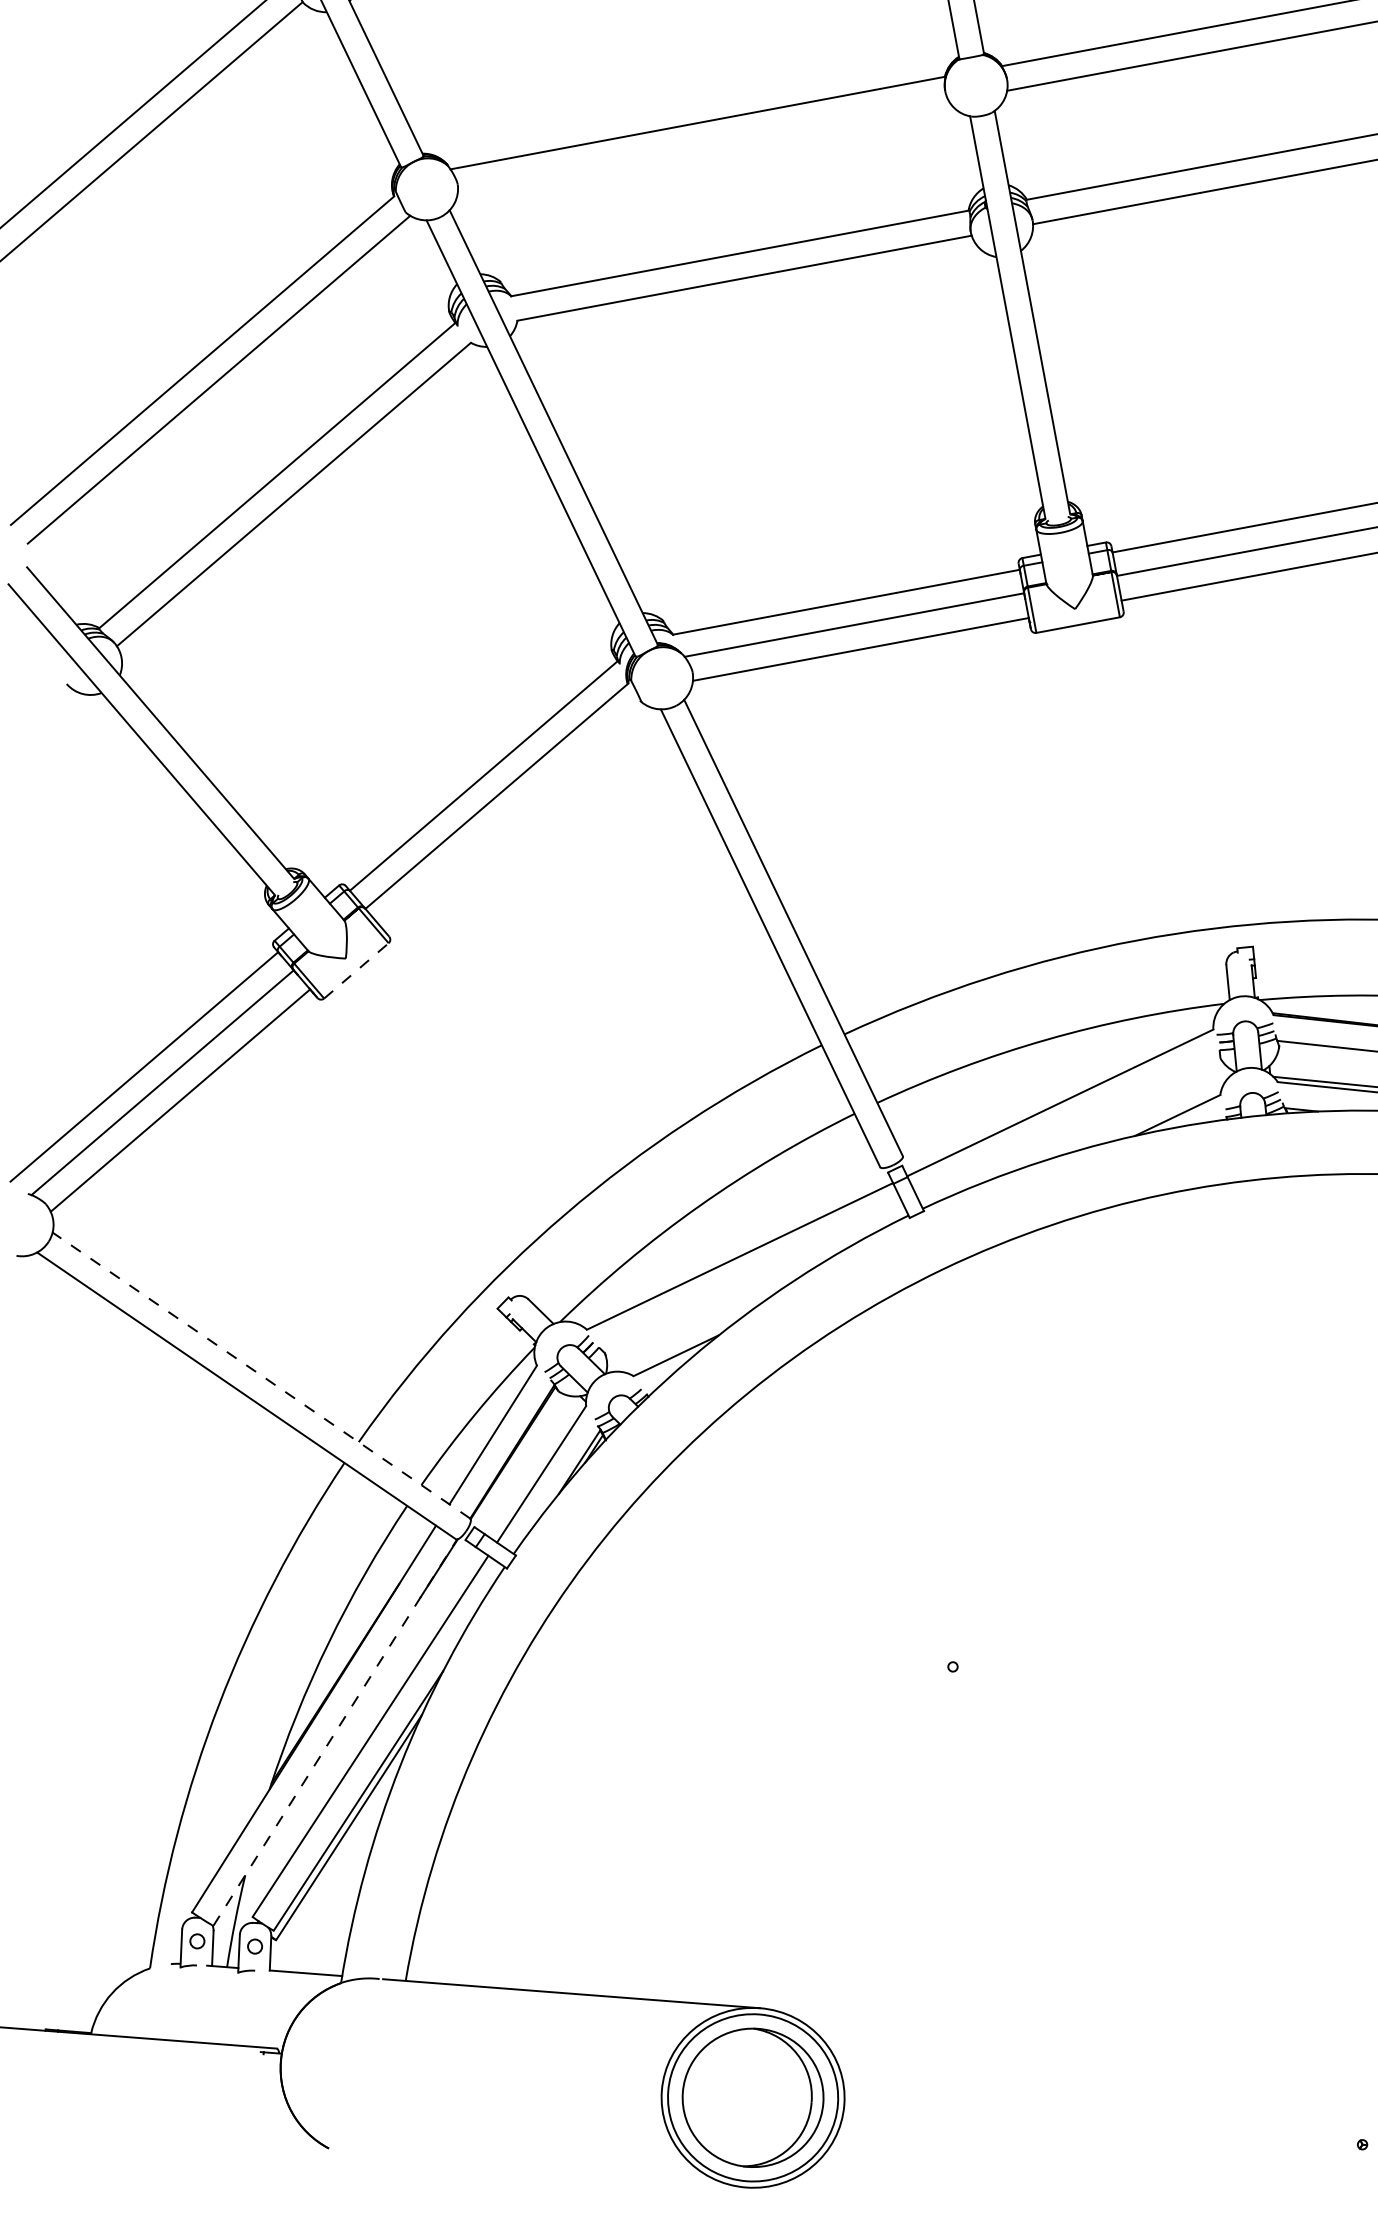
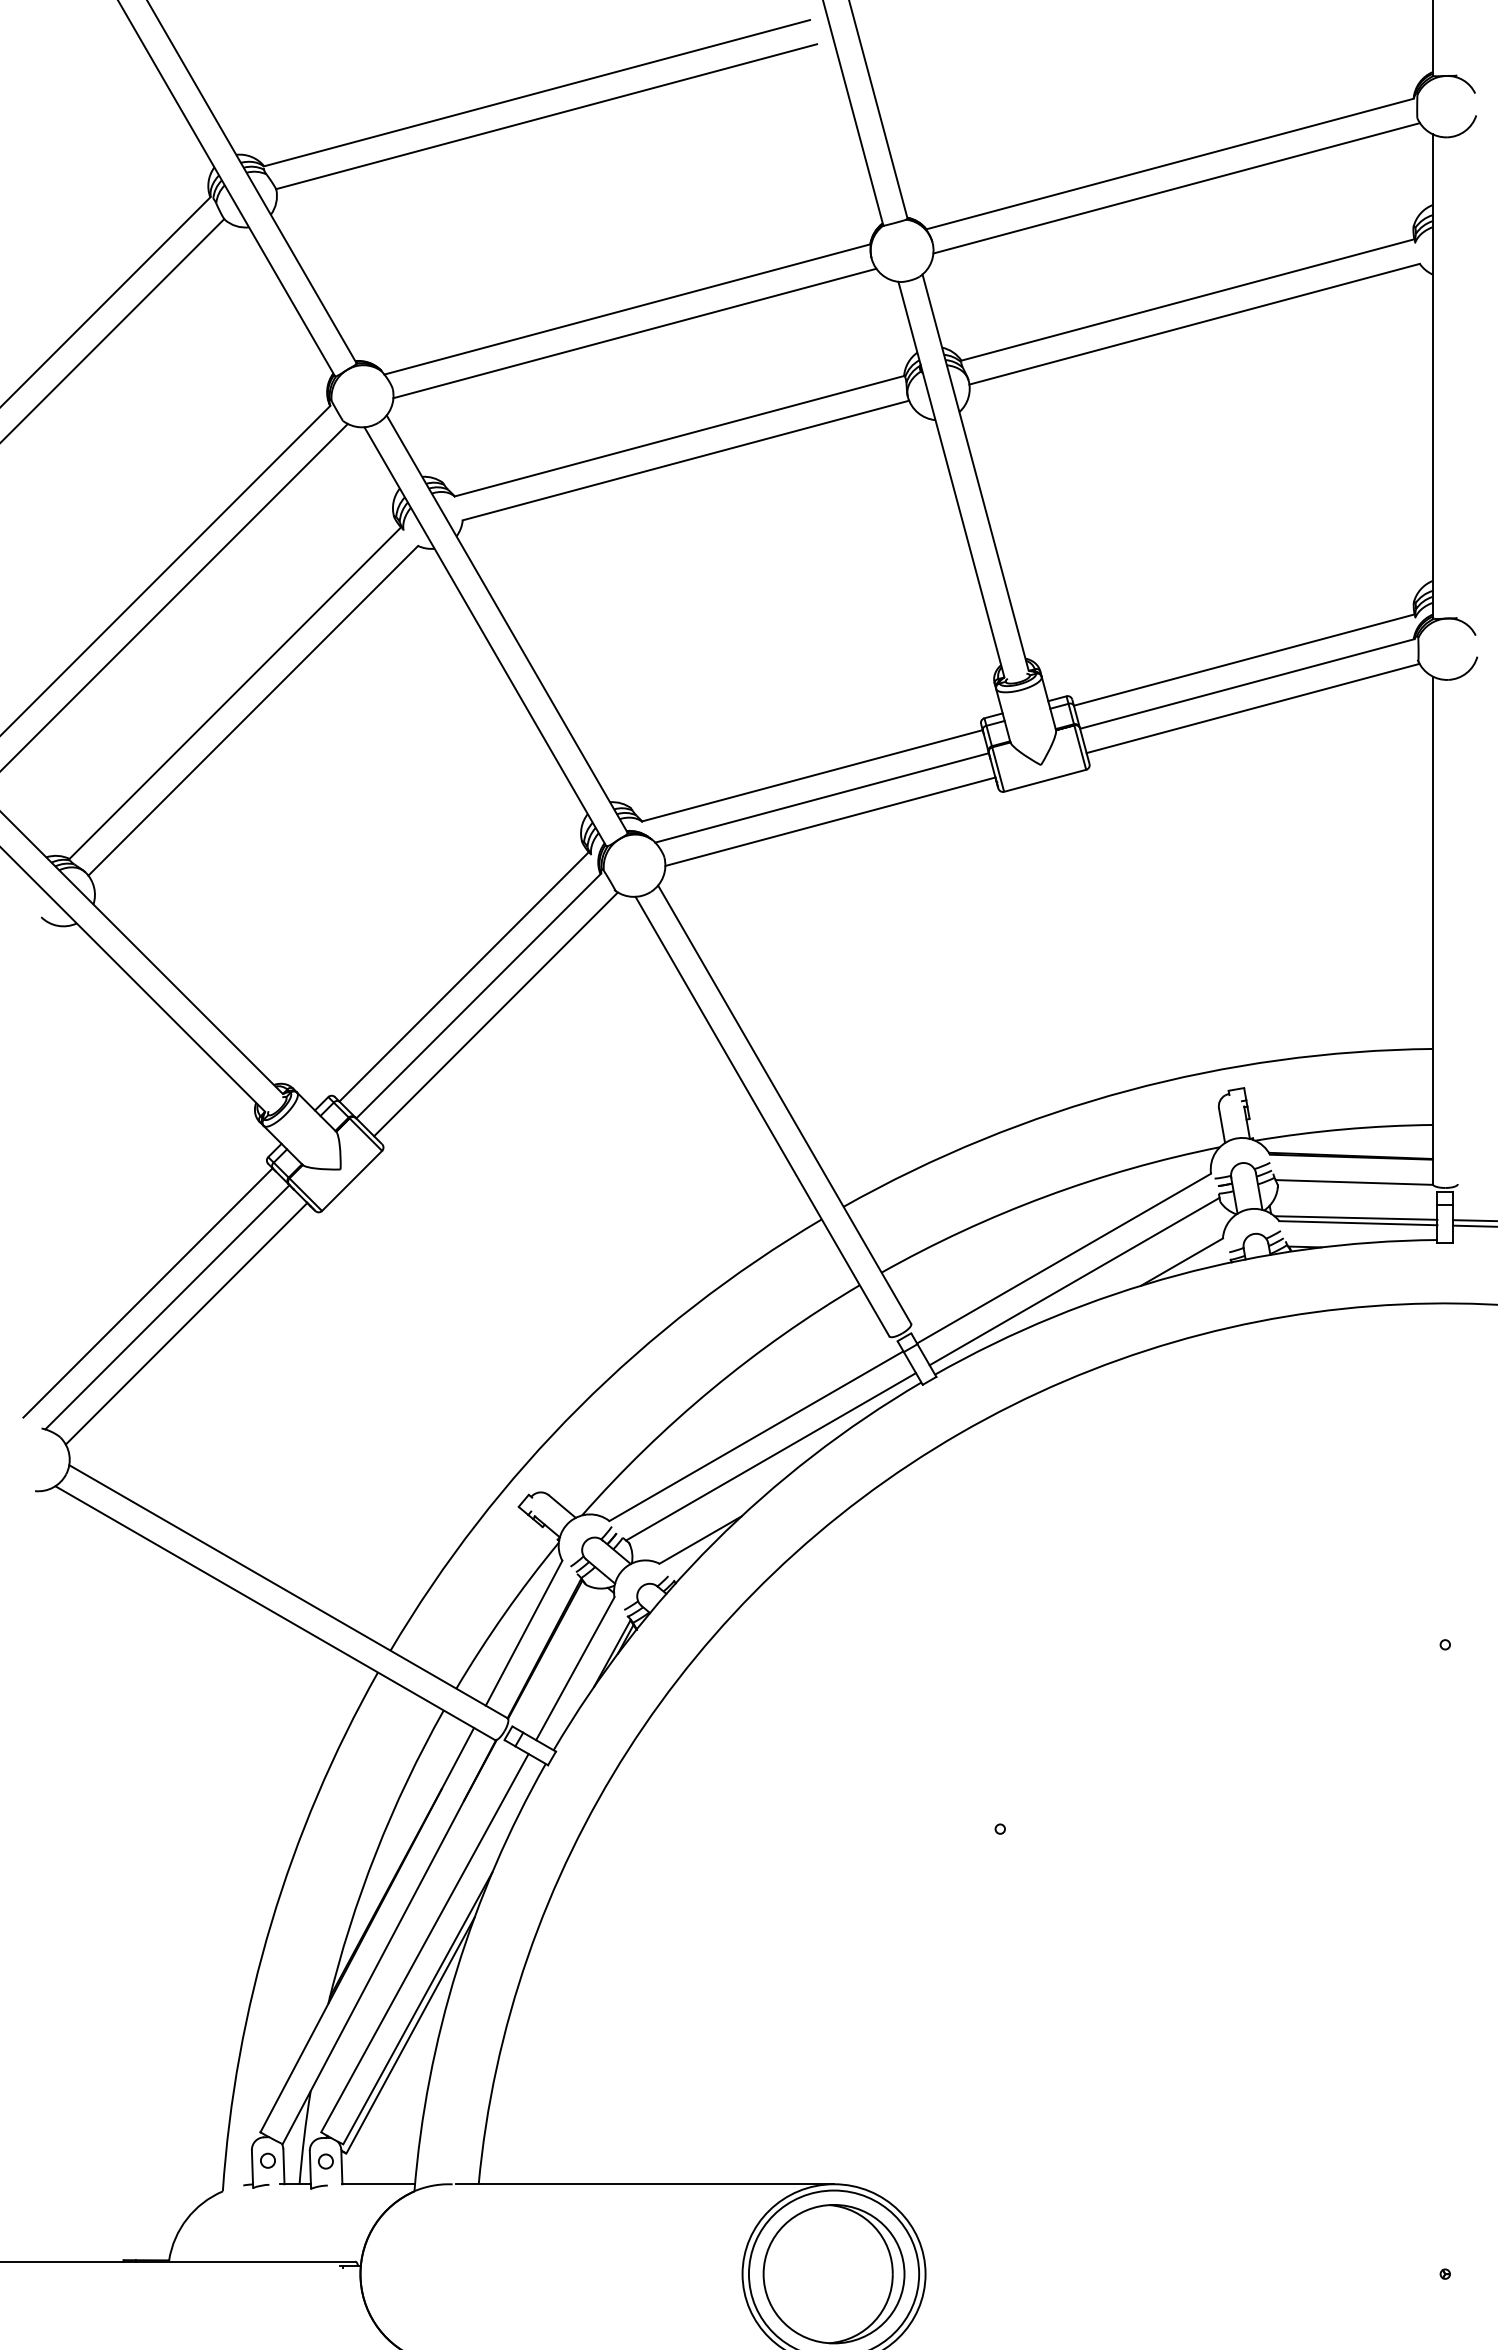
line: (703, 147) -> (634, 333), added
line: (512, 815) -> (495, 1014), added
line: (356, 970) -> (352, 1180), dashed -> solid
line: (1068, 1126) -> (1074, 1281), added
line: (753, 1277) -> (771, 1456), added
line: (261, 1375) -> (288, 1591), dashed -> solid
line: (335, 1732) -> (389, 1941), dashed -> solid

